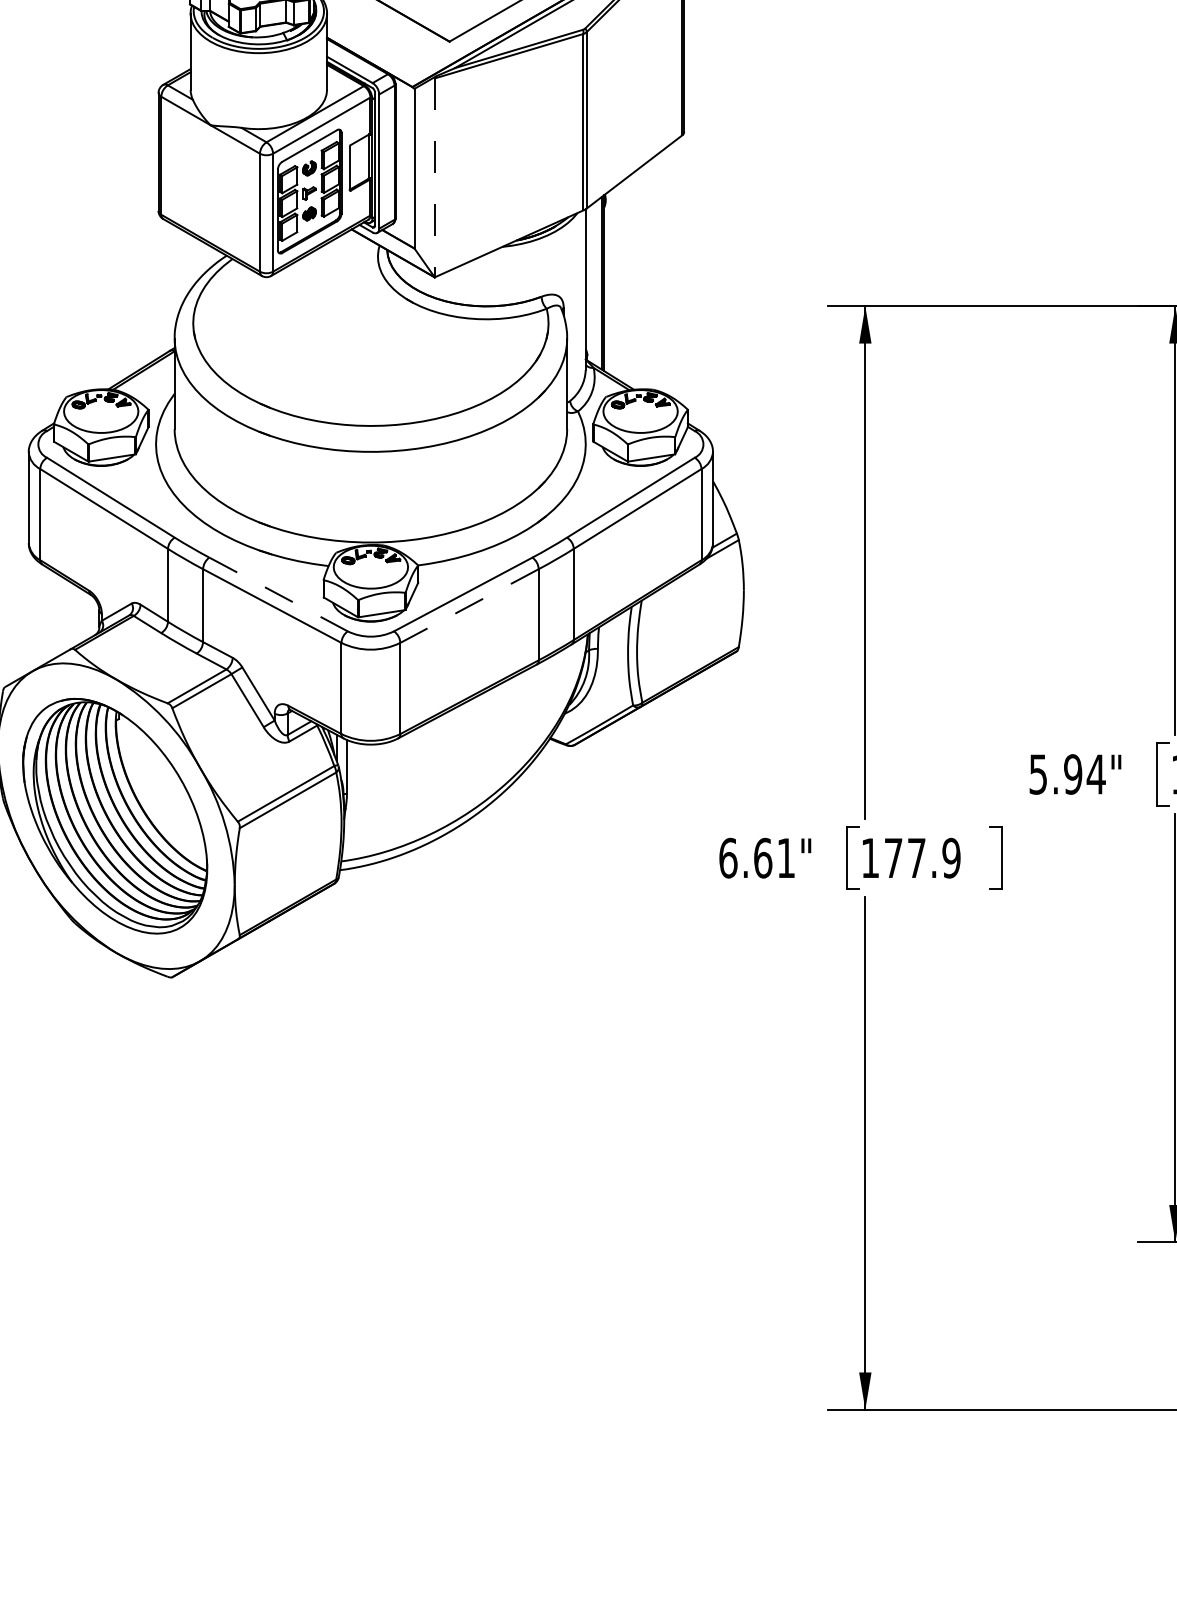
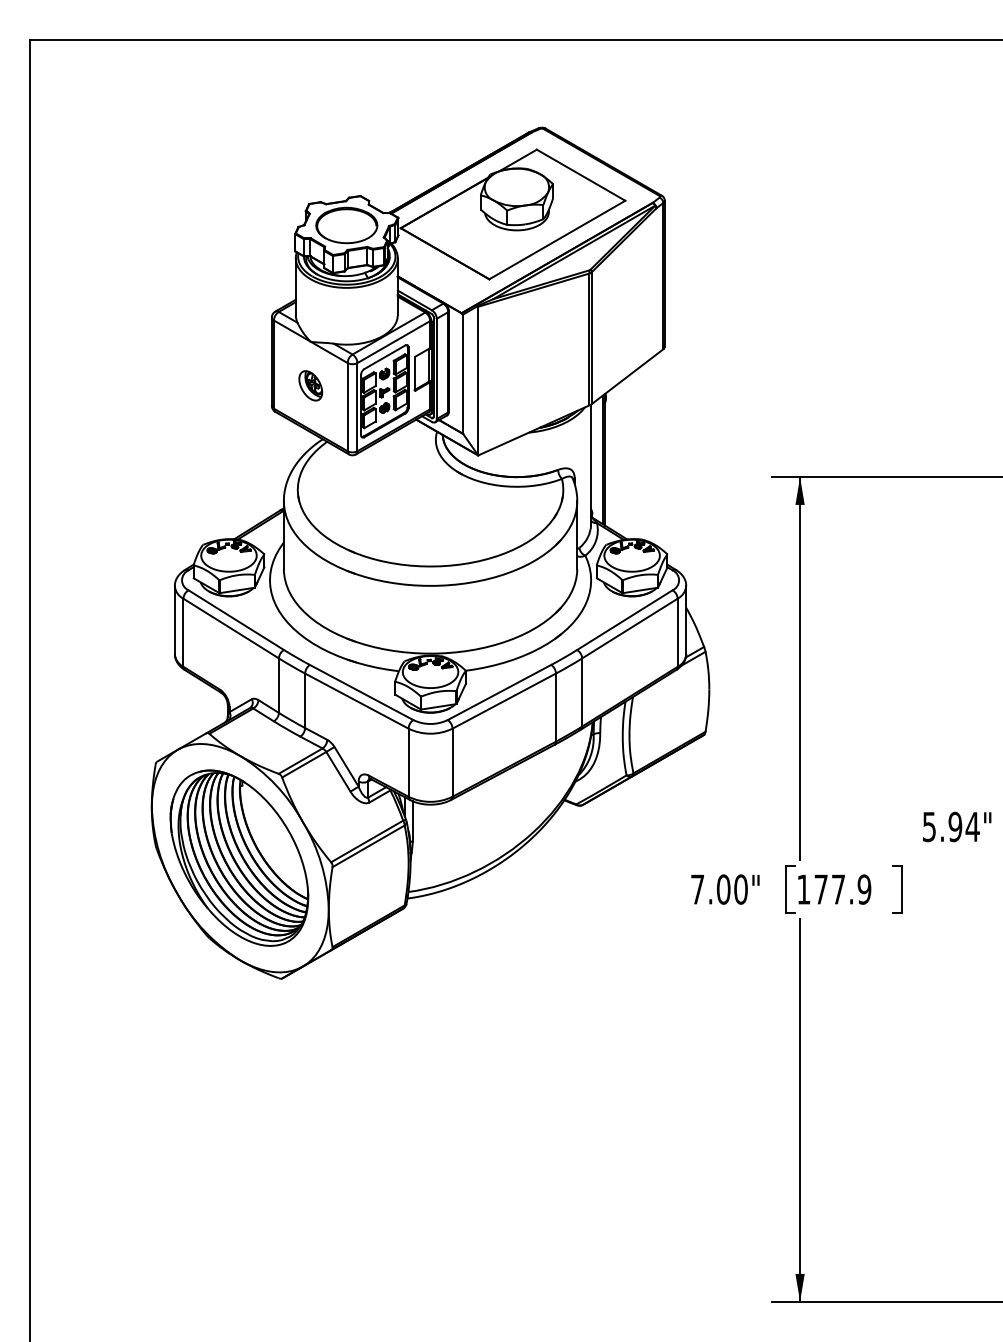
line: (435, 178) -> (478, 381), dashed -> solid
part: (210, 183) -> (310, 385), added
line: (278, 594) -> (361, 692), dashed -> solid
line: (469, 606) -> (504, 701), dashed -> solid
text: (757, 858) -> (719, 889), 6.61" -> 7.00"

